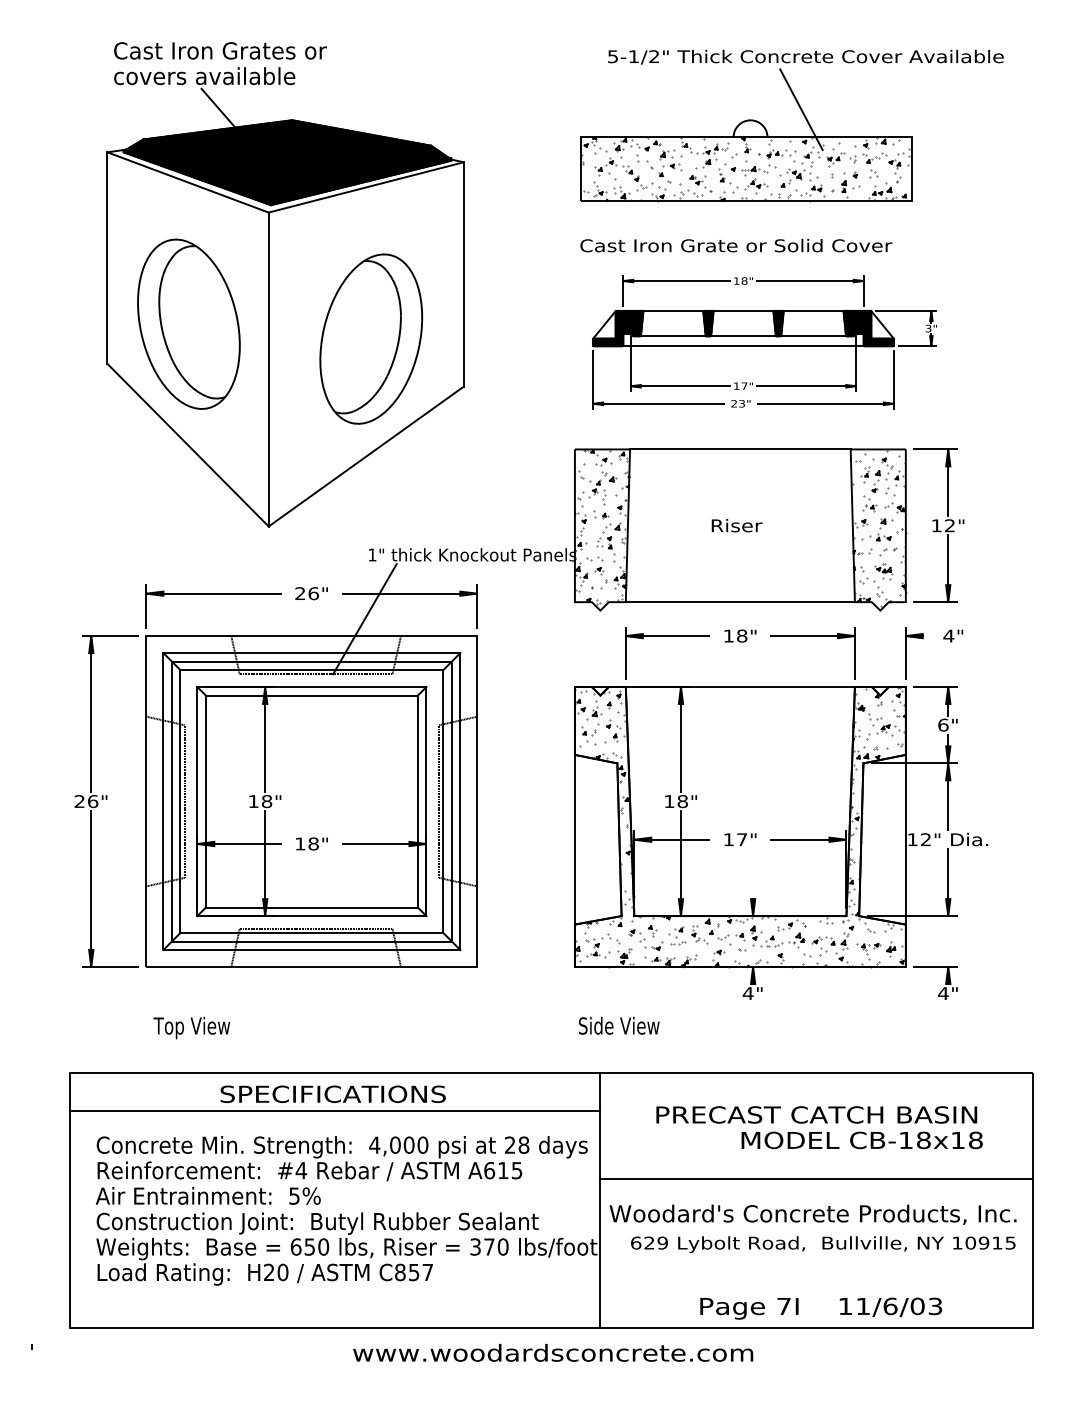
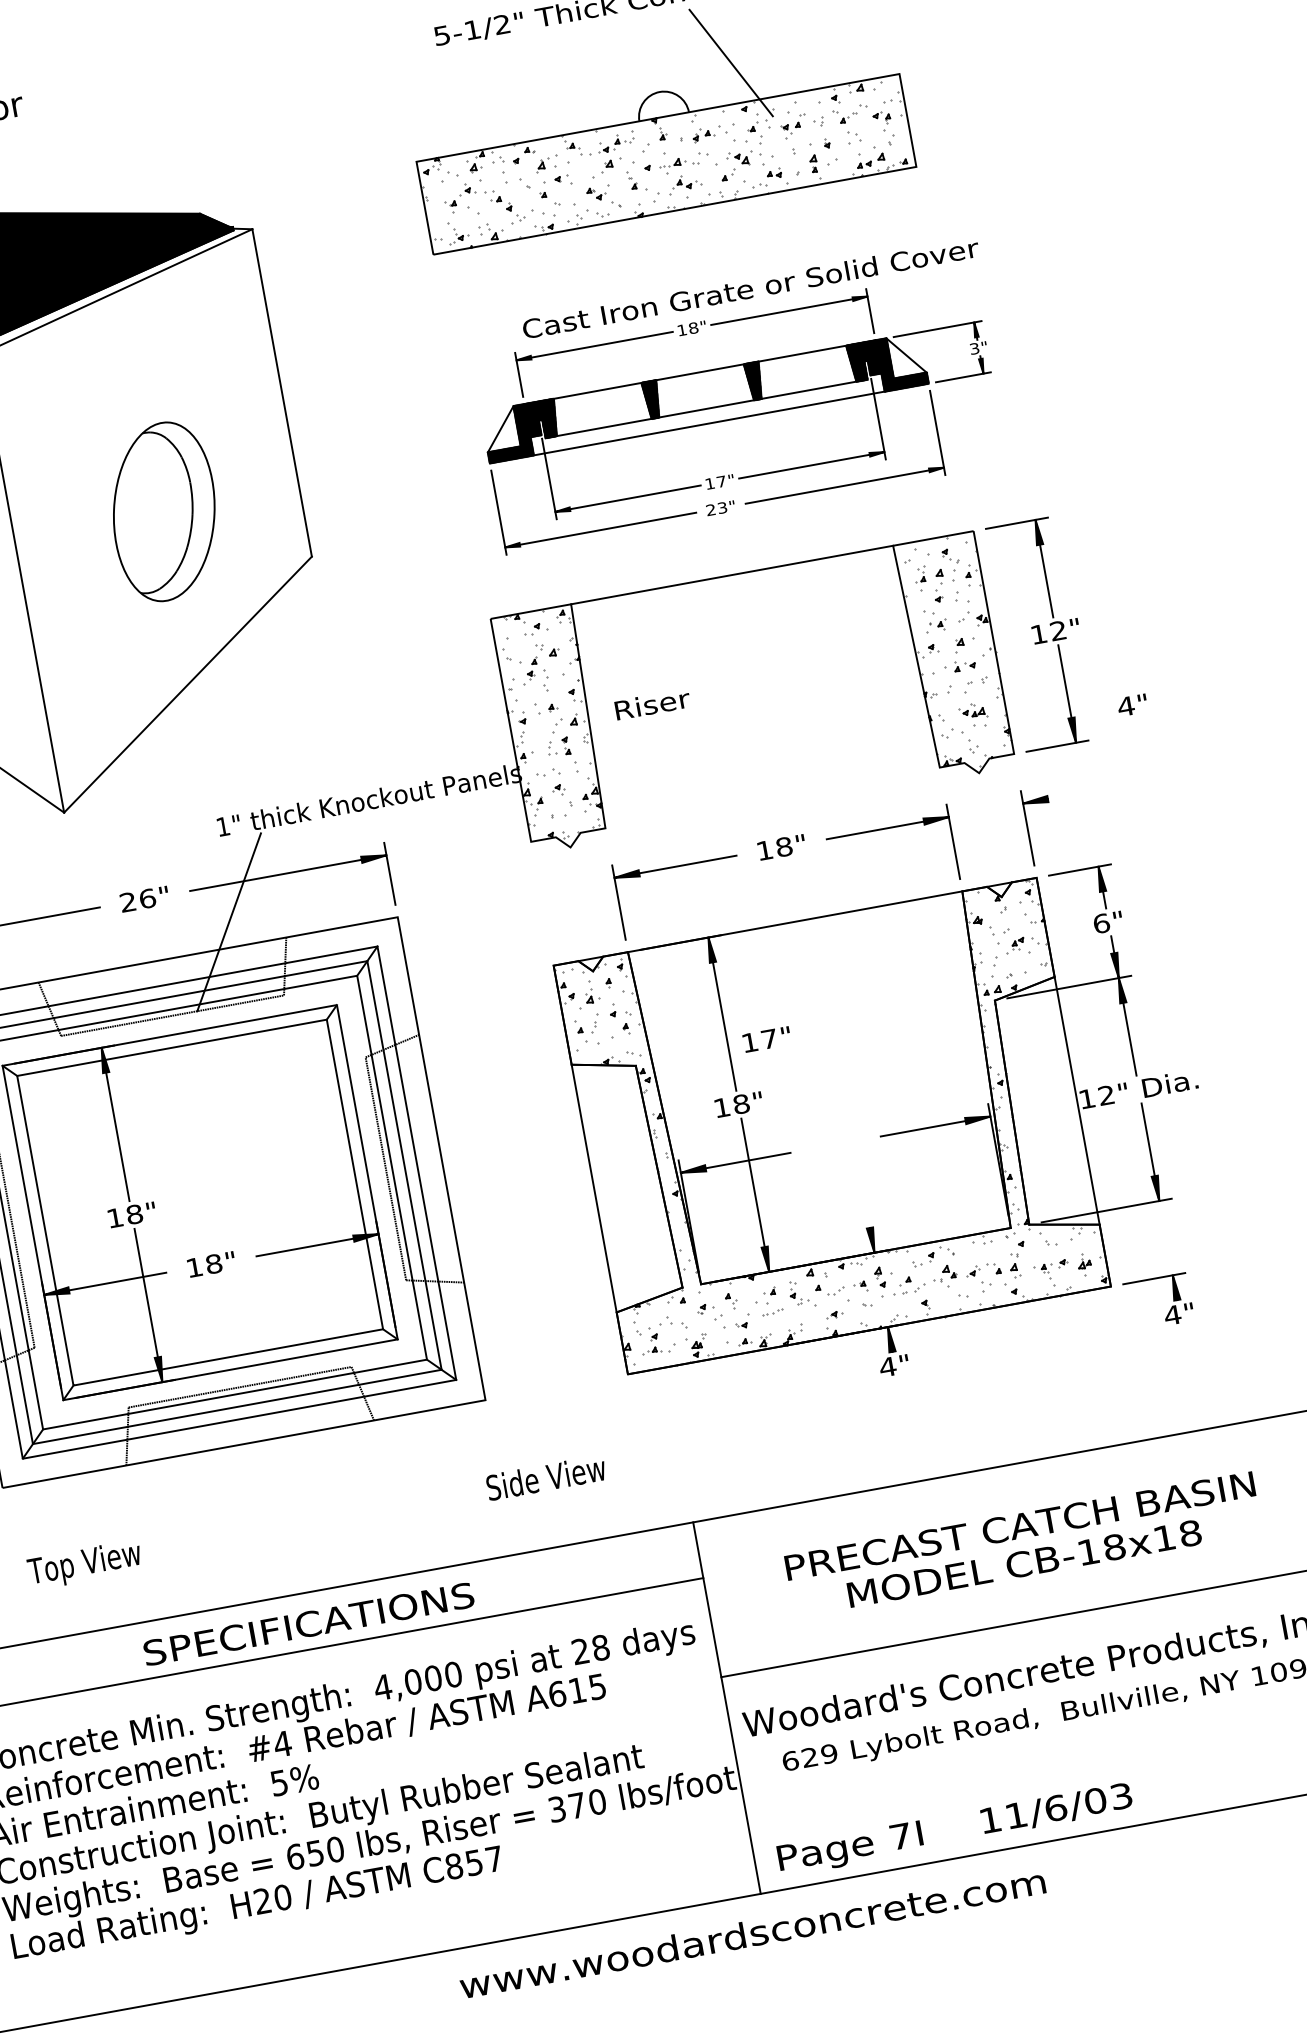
text: (736, 245) -> (751, 288), moved
part: (371, 338) -> (164, 510), size x0.7
text: (736, 525) -> (651, 704), moved
line: (739, 602) -> (771, 798), removed
text: (953, 635) -> (1132, 704), moved
text: (740, 839) -> (766, 1039), moved
text: (619, 1025) -> (546, 1477), moved
text: (861, 1140) -> (1023, 1563), moved
text: (821, 1308) -> (955, 1829), moved
text: (553, 1352) -> (752, 1932), moved

